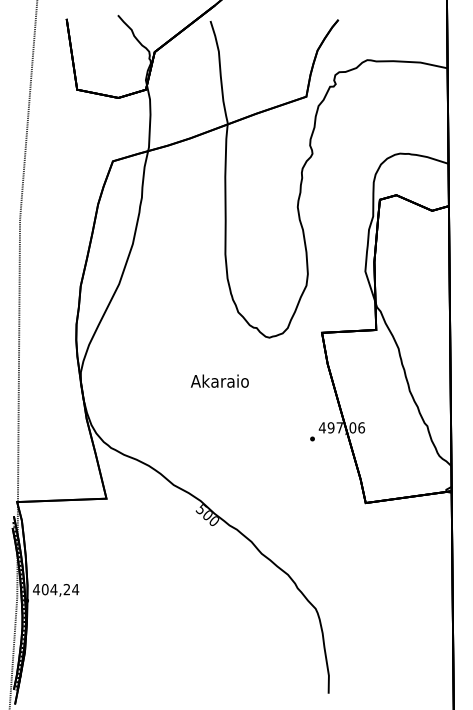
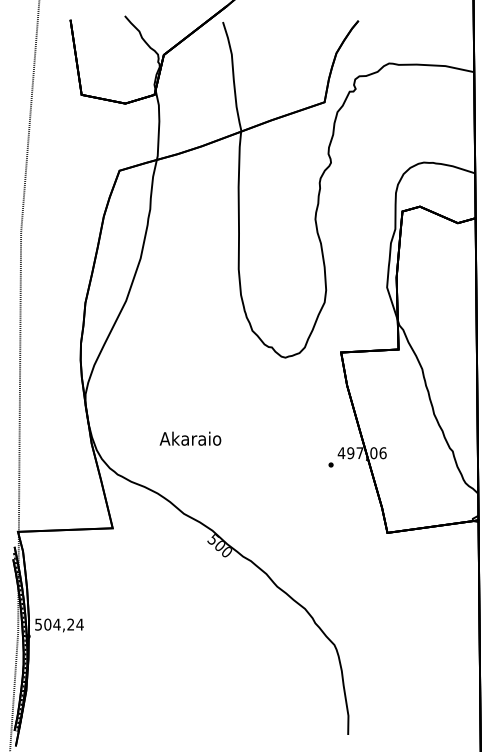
text: (219, 380) -> (190, 437), moved
text: (36, 589) -> (38, 624), 404,24 -> 504,24

